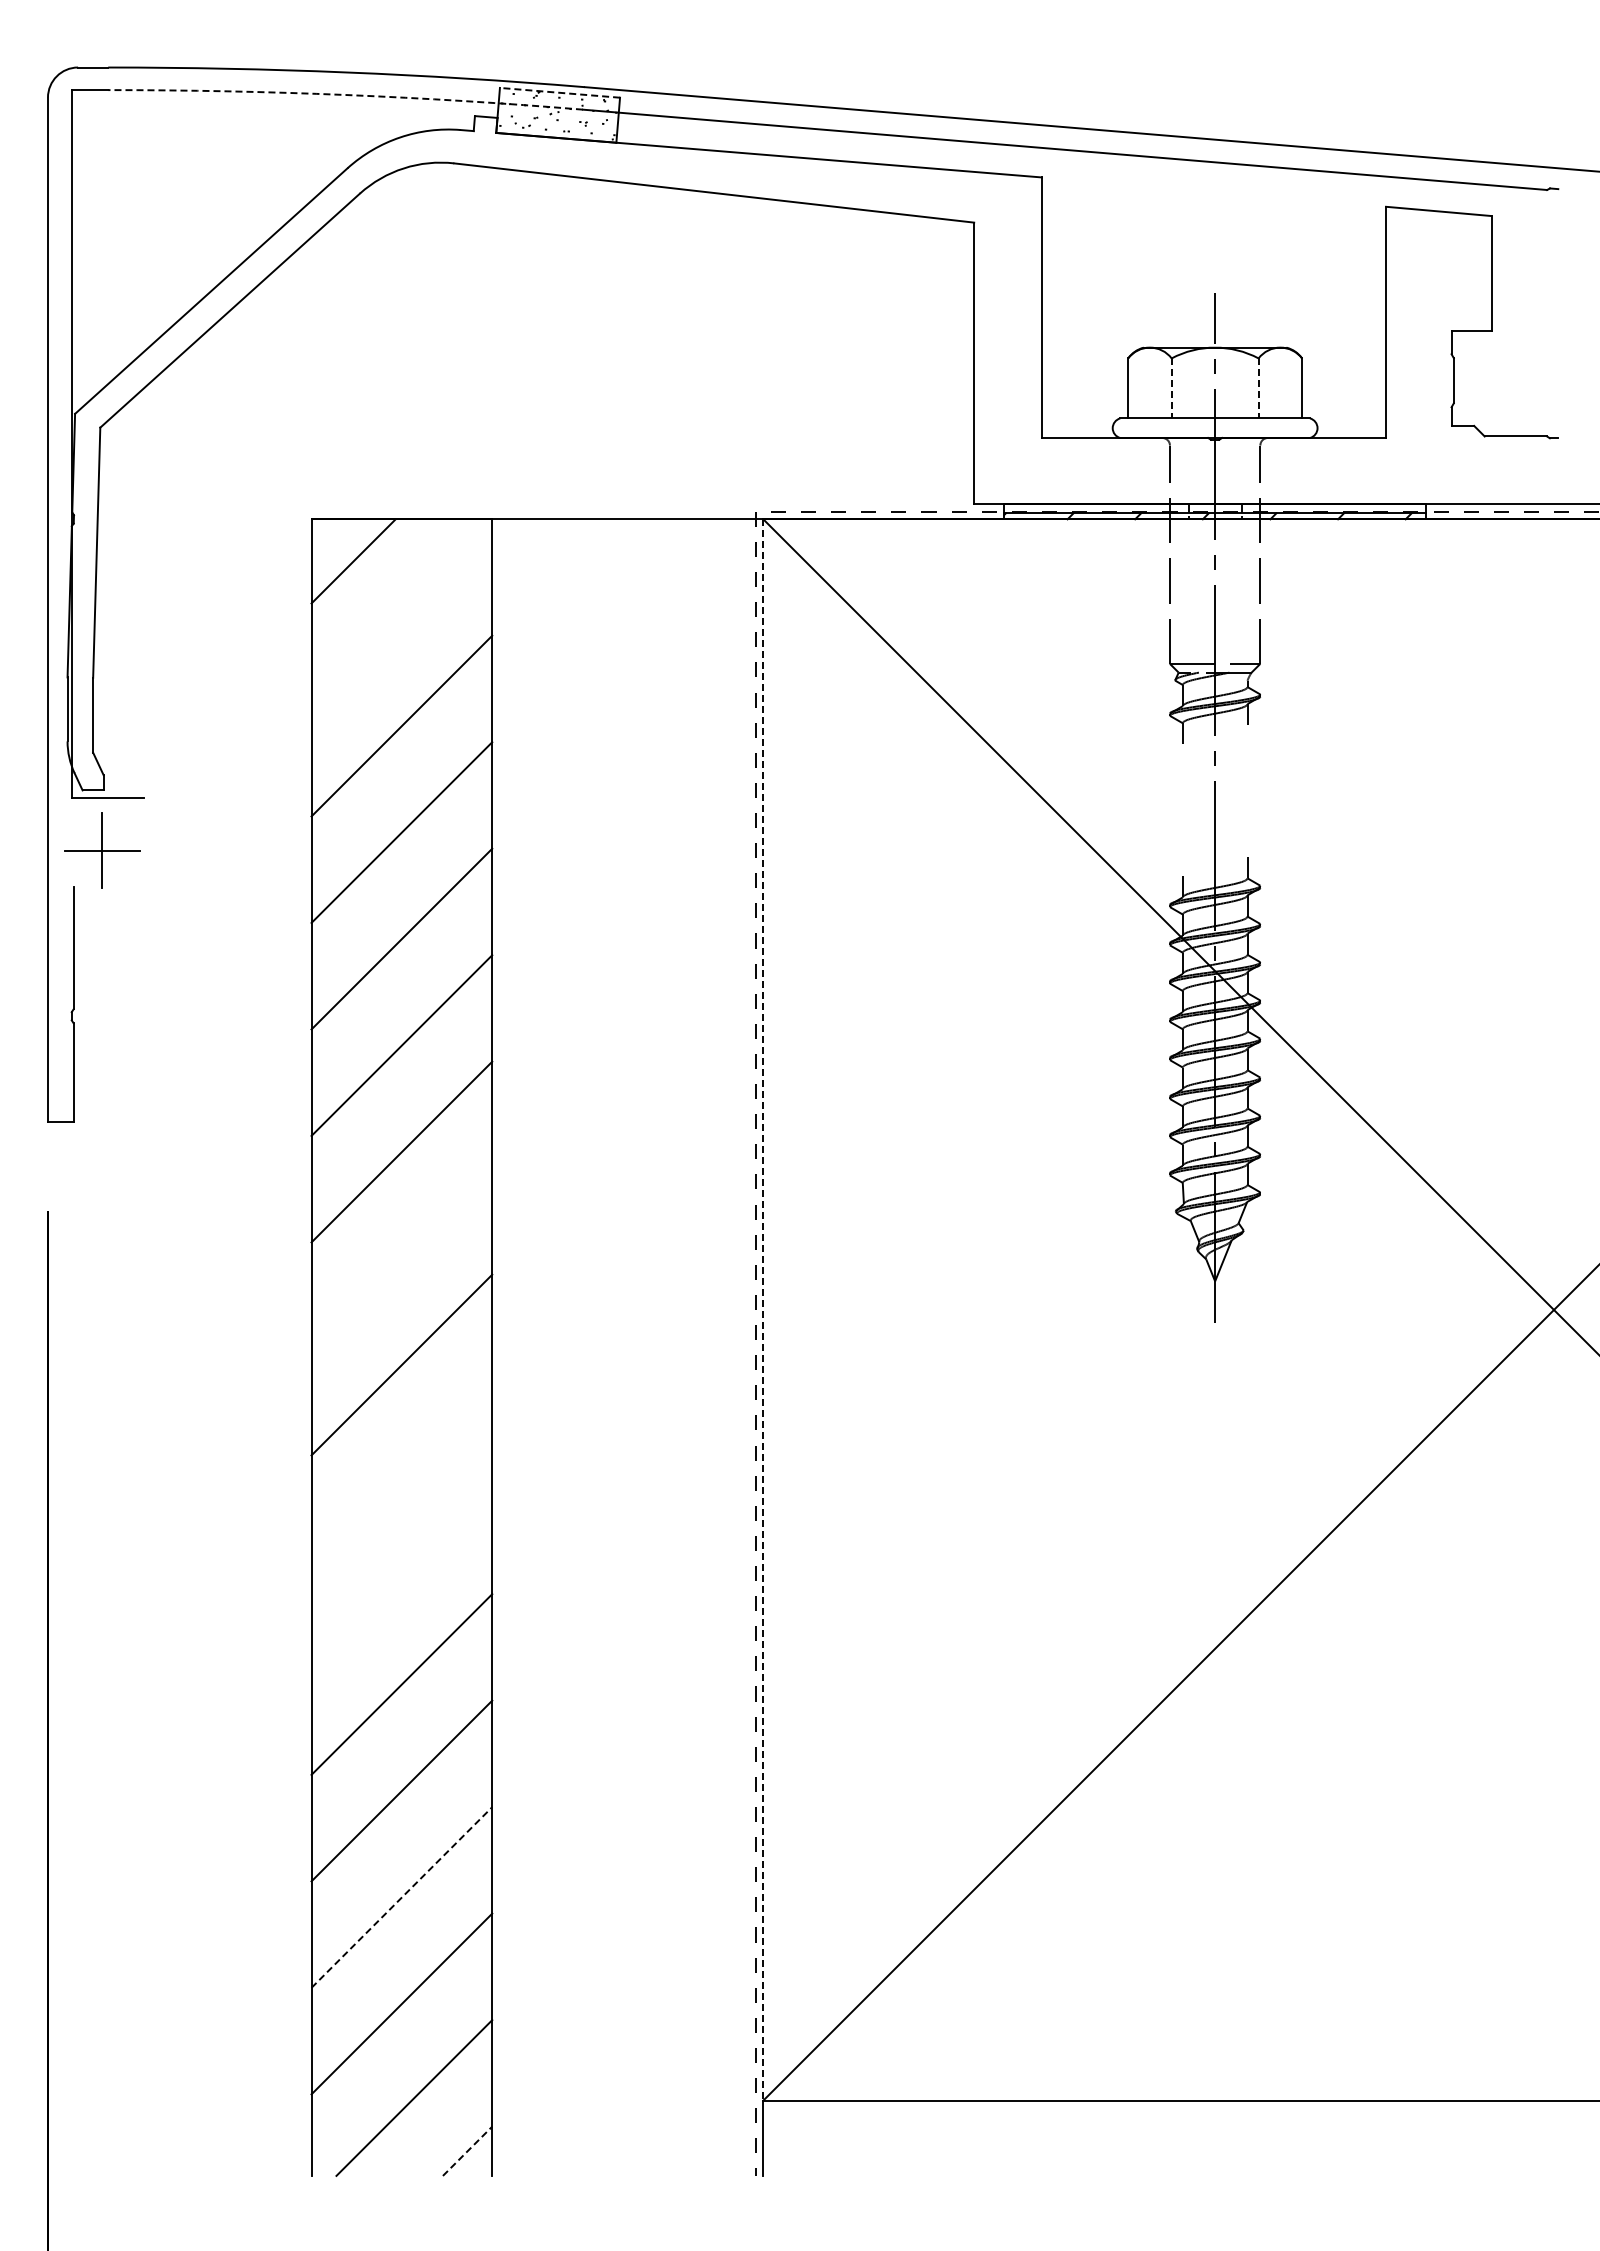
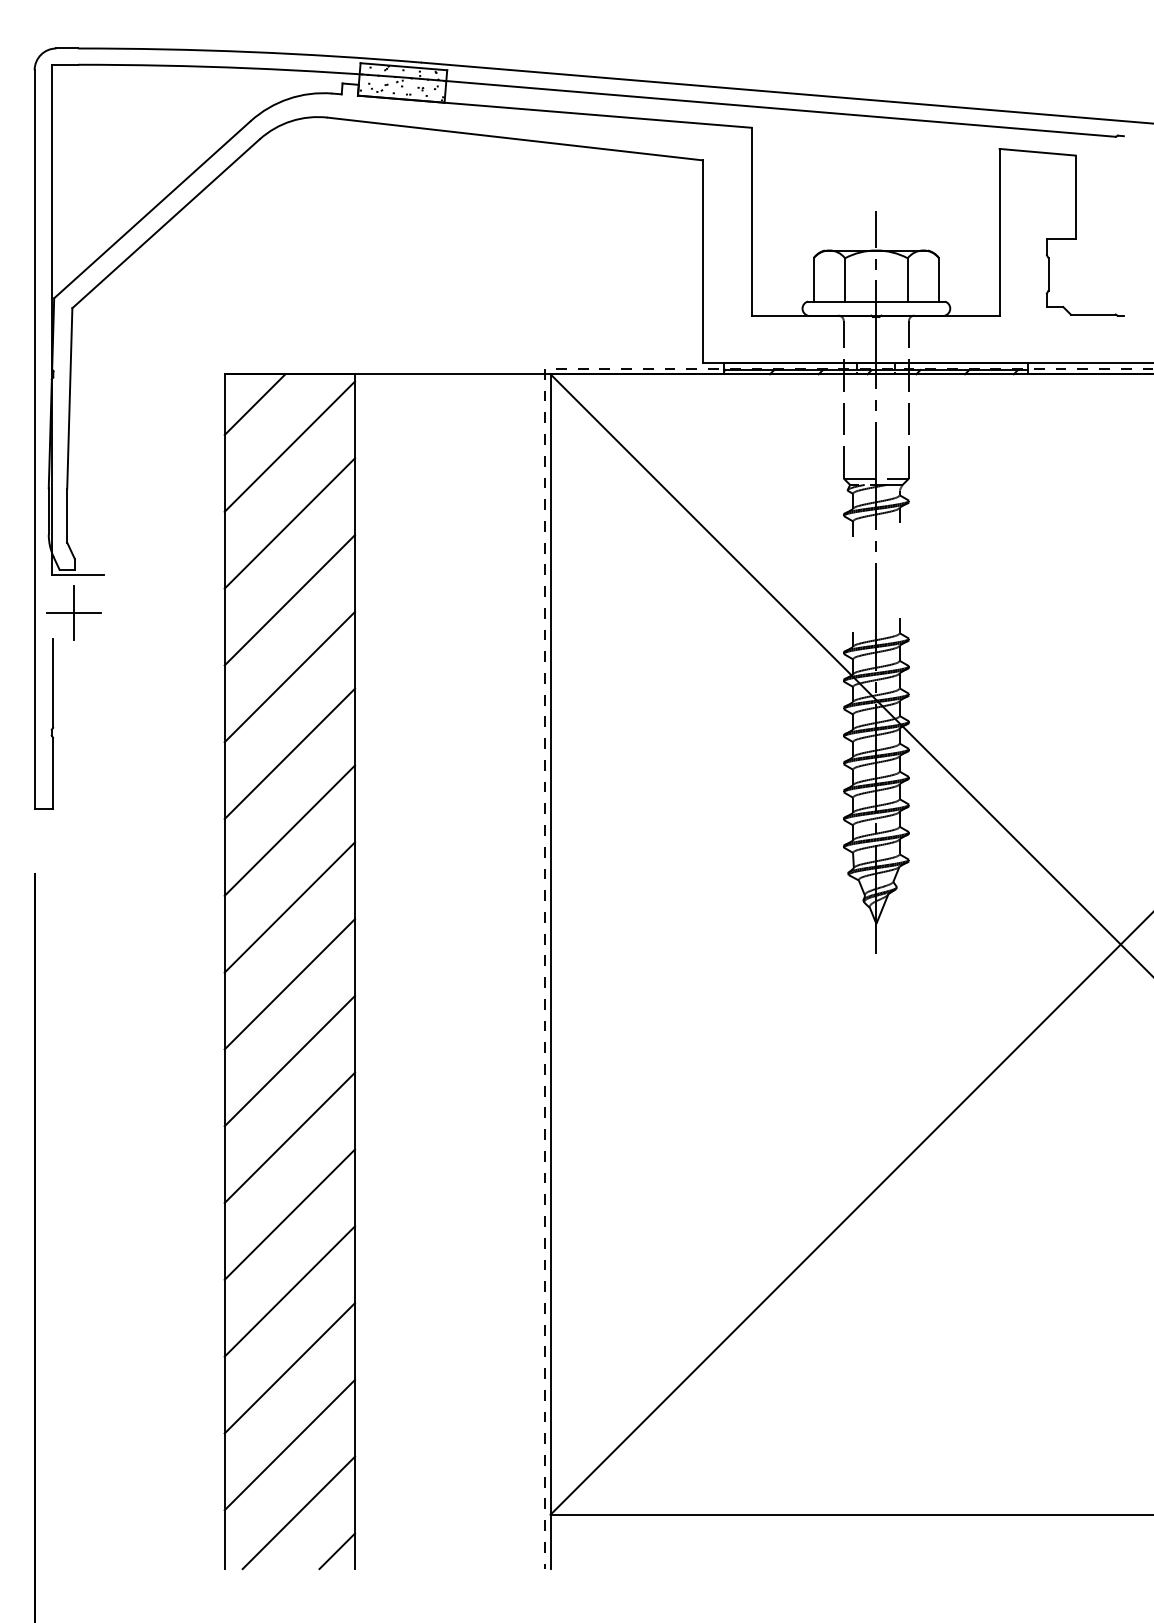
line: (559, 92) -> (403, 66), dashed -> solid
arc: (345, 95) -> (249, 68), dashed -> solid
line: (1171, 388) -> (844, 279), dashed -> solid
line: (1258, 388) -> (907, 279), dashed -> solid
line: (401, 619) -> (289, 446), added
line: (401, 1258) -> (289, 907), added
line: (763, 1309) -> (550, 944), dashed -> solid
line: (401, 1471) -> (289, 1061), added
line: (401, 1577) -> (289, 1137), added
line: (401, 1897) -> (289, 1368), dashed -> solid
line: (467, 2151) -> (337, 1551), dashed -> solid

